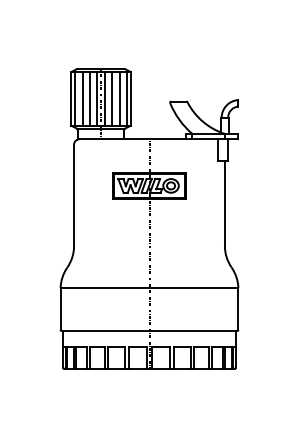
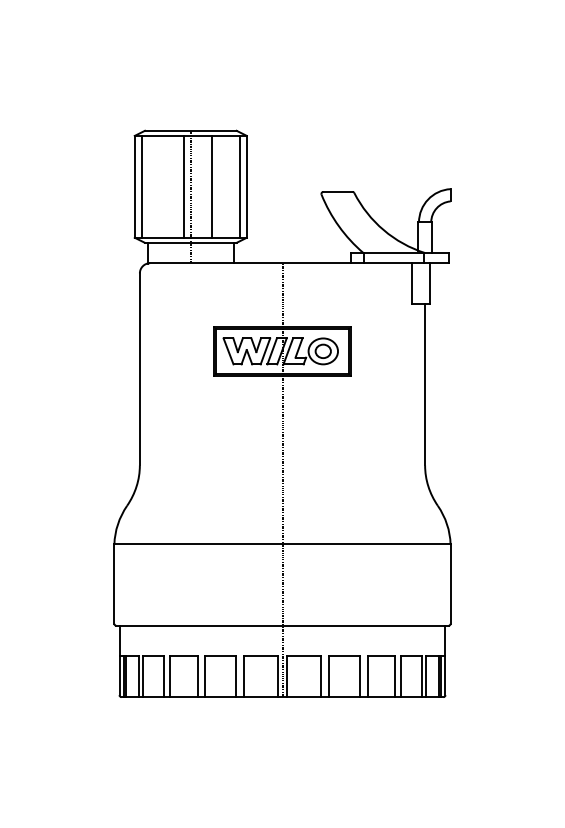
line: (82, 98) -> (155, 186), removed
line: (89, 98) -> (169, 186), removed
line: (104, 98) -> (197, 186), removed
line: (119, 98) -> (225, 186), removed

